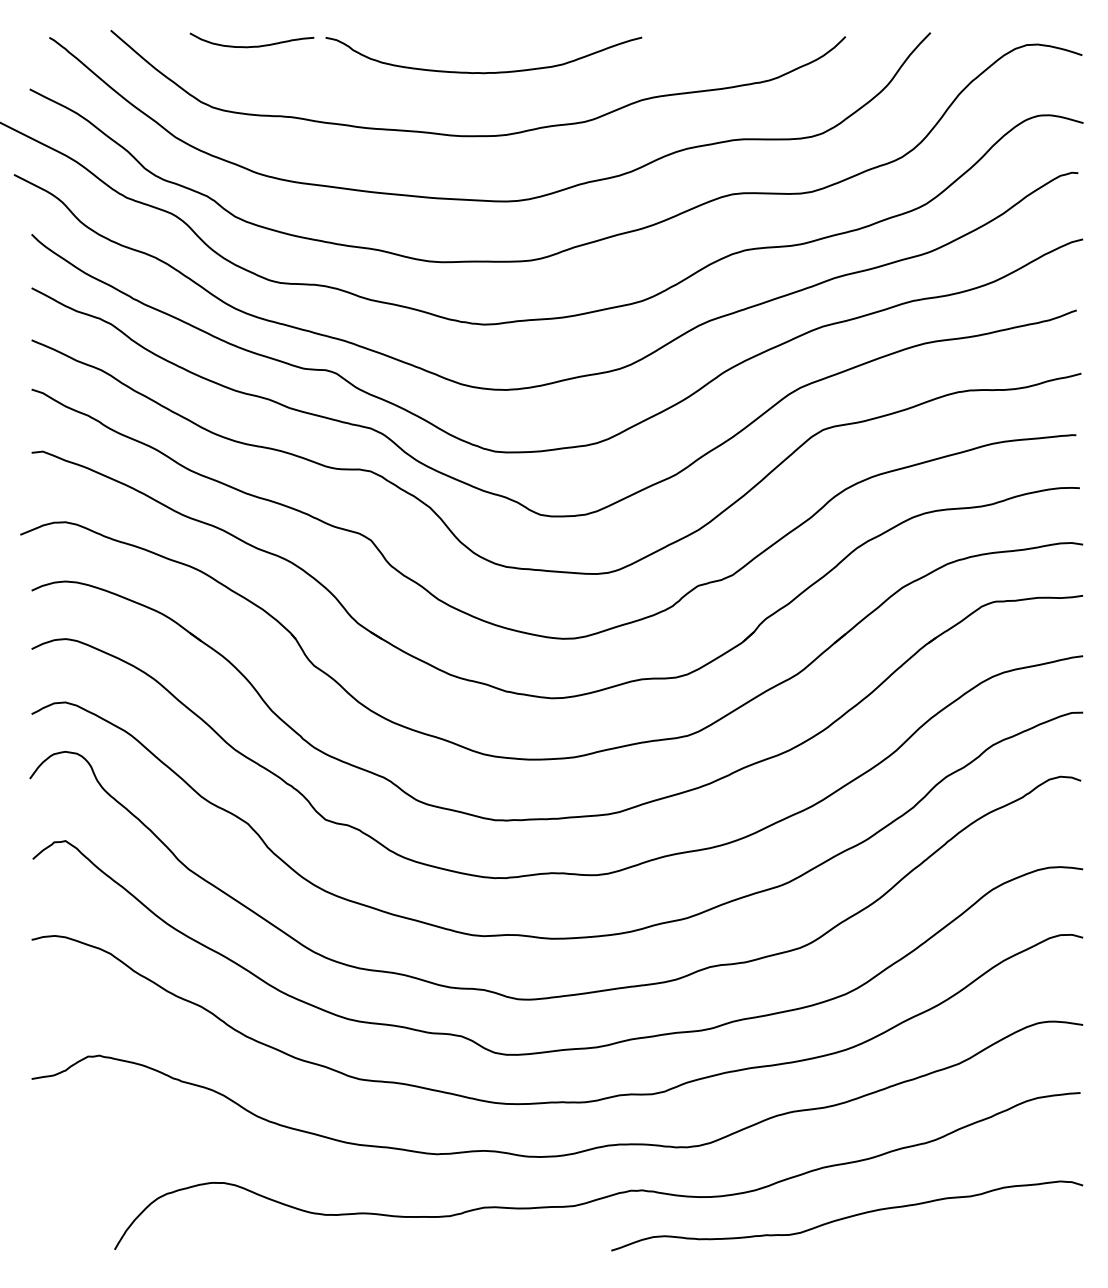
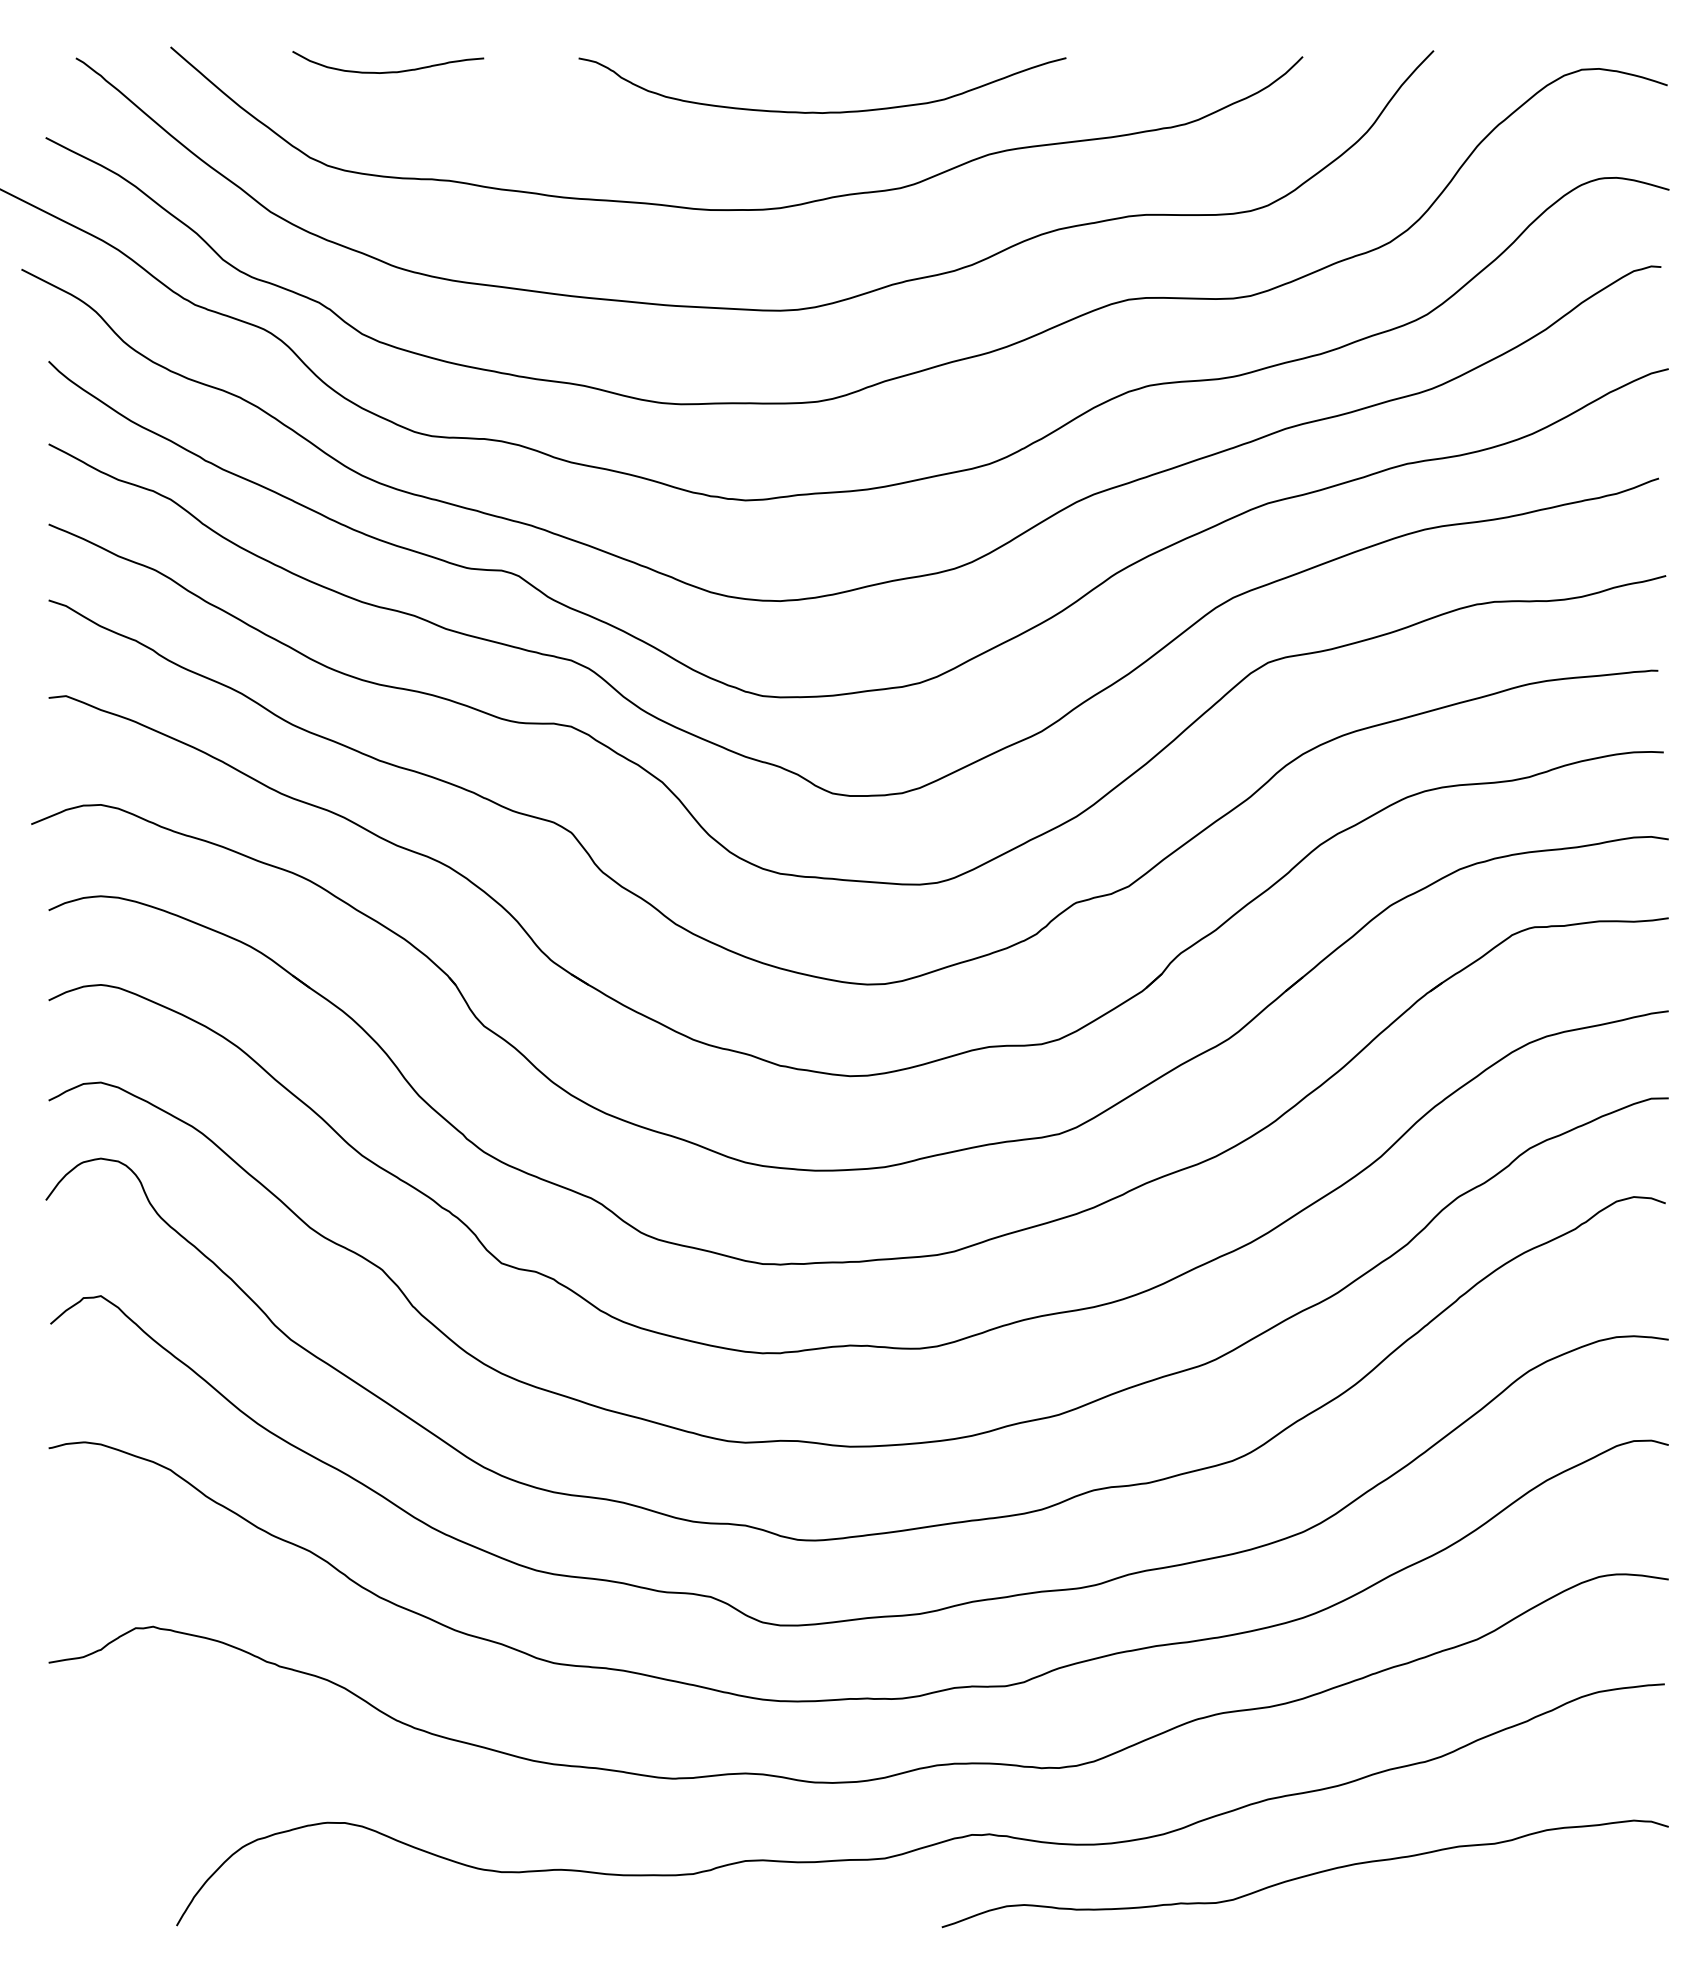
curve: (483, 72) -> (821, 111), moved

